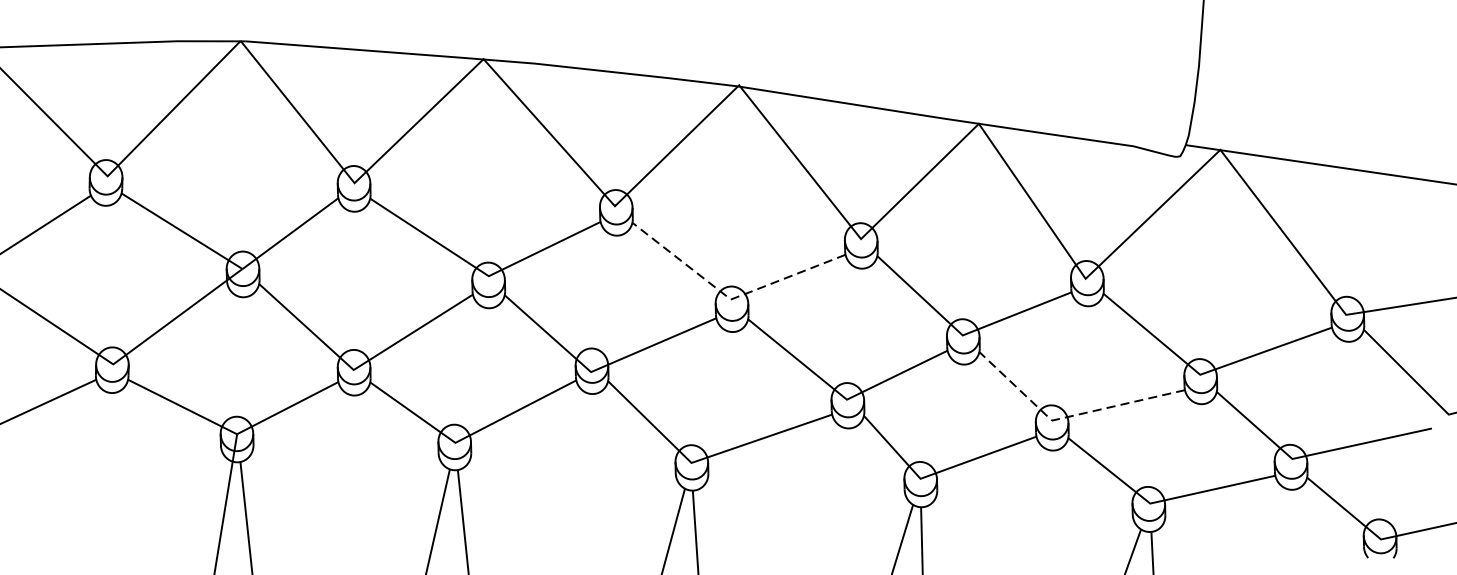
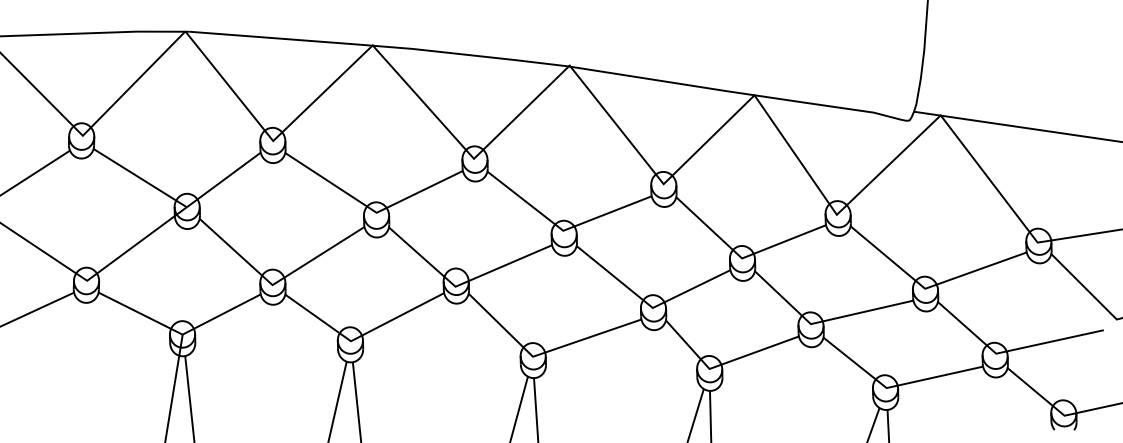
line: (729, 299) -> (562, 230), dashed -> solid
line: (1068, 417) -> (823, 321), dashed -> solid

